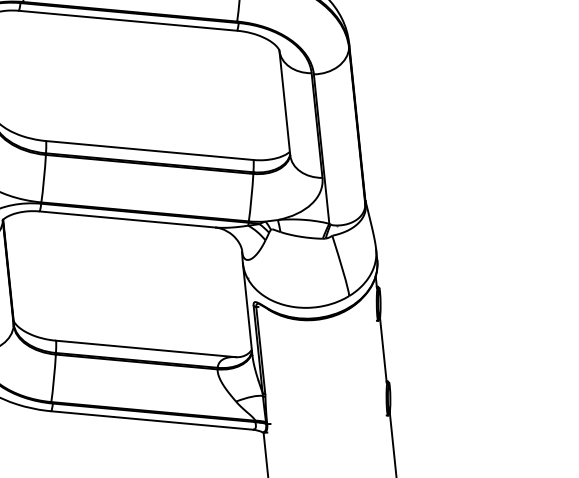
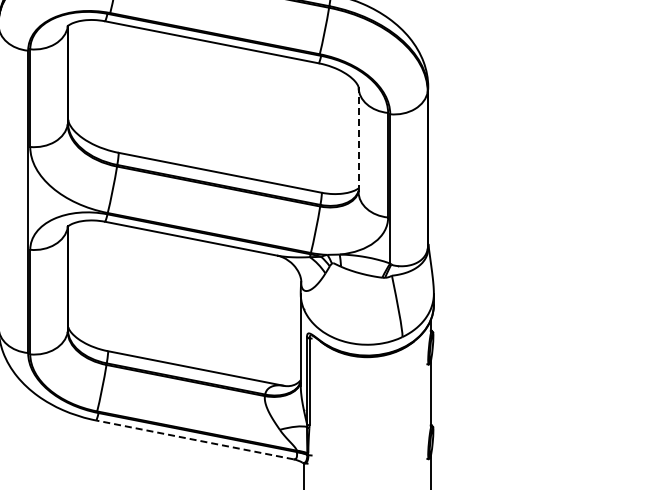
line: (284, 102) -> (358, 139), solid -> dashed
line: (151, 420) -> (194, 439), solid -> dashed

